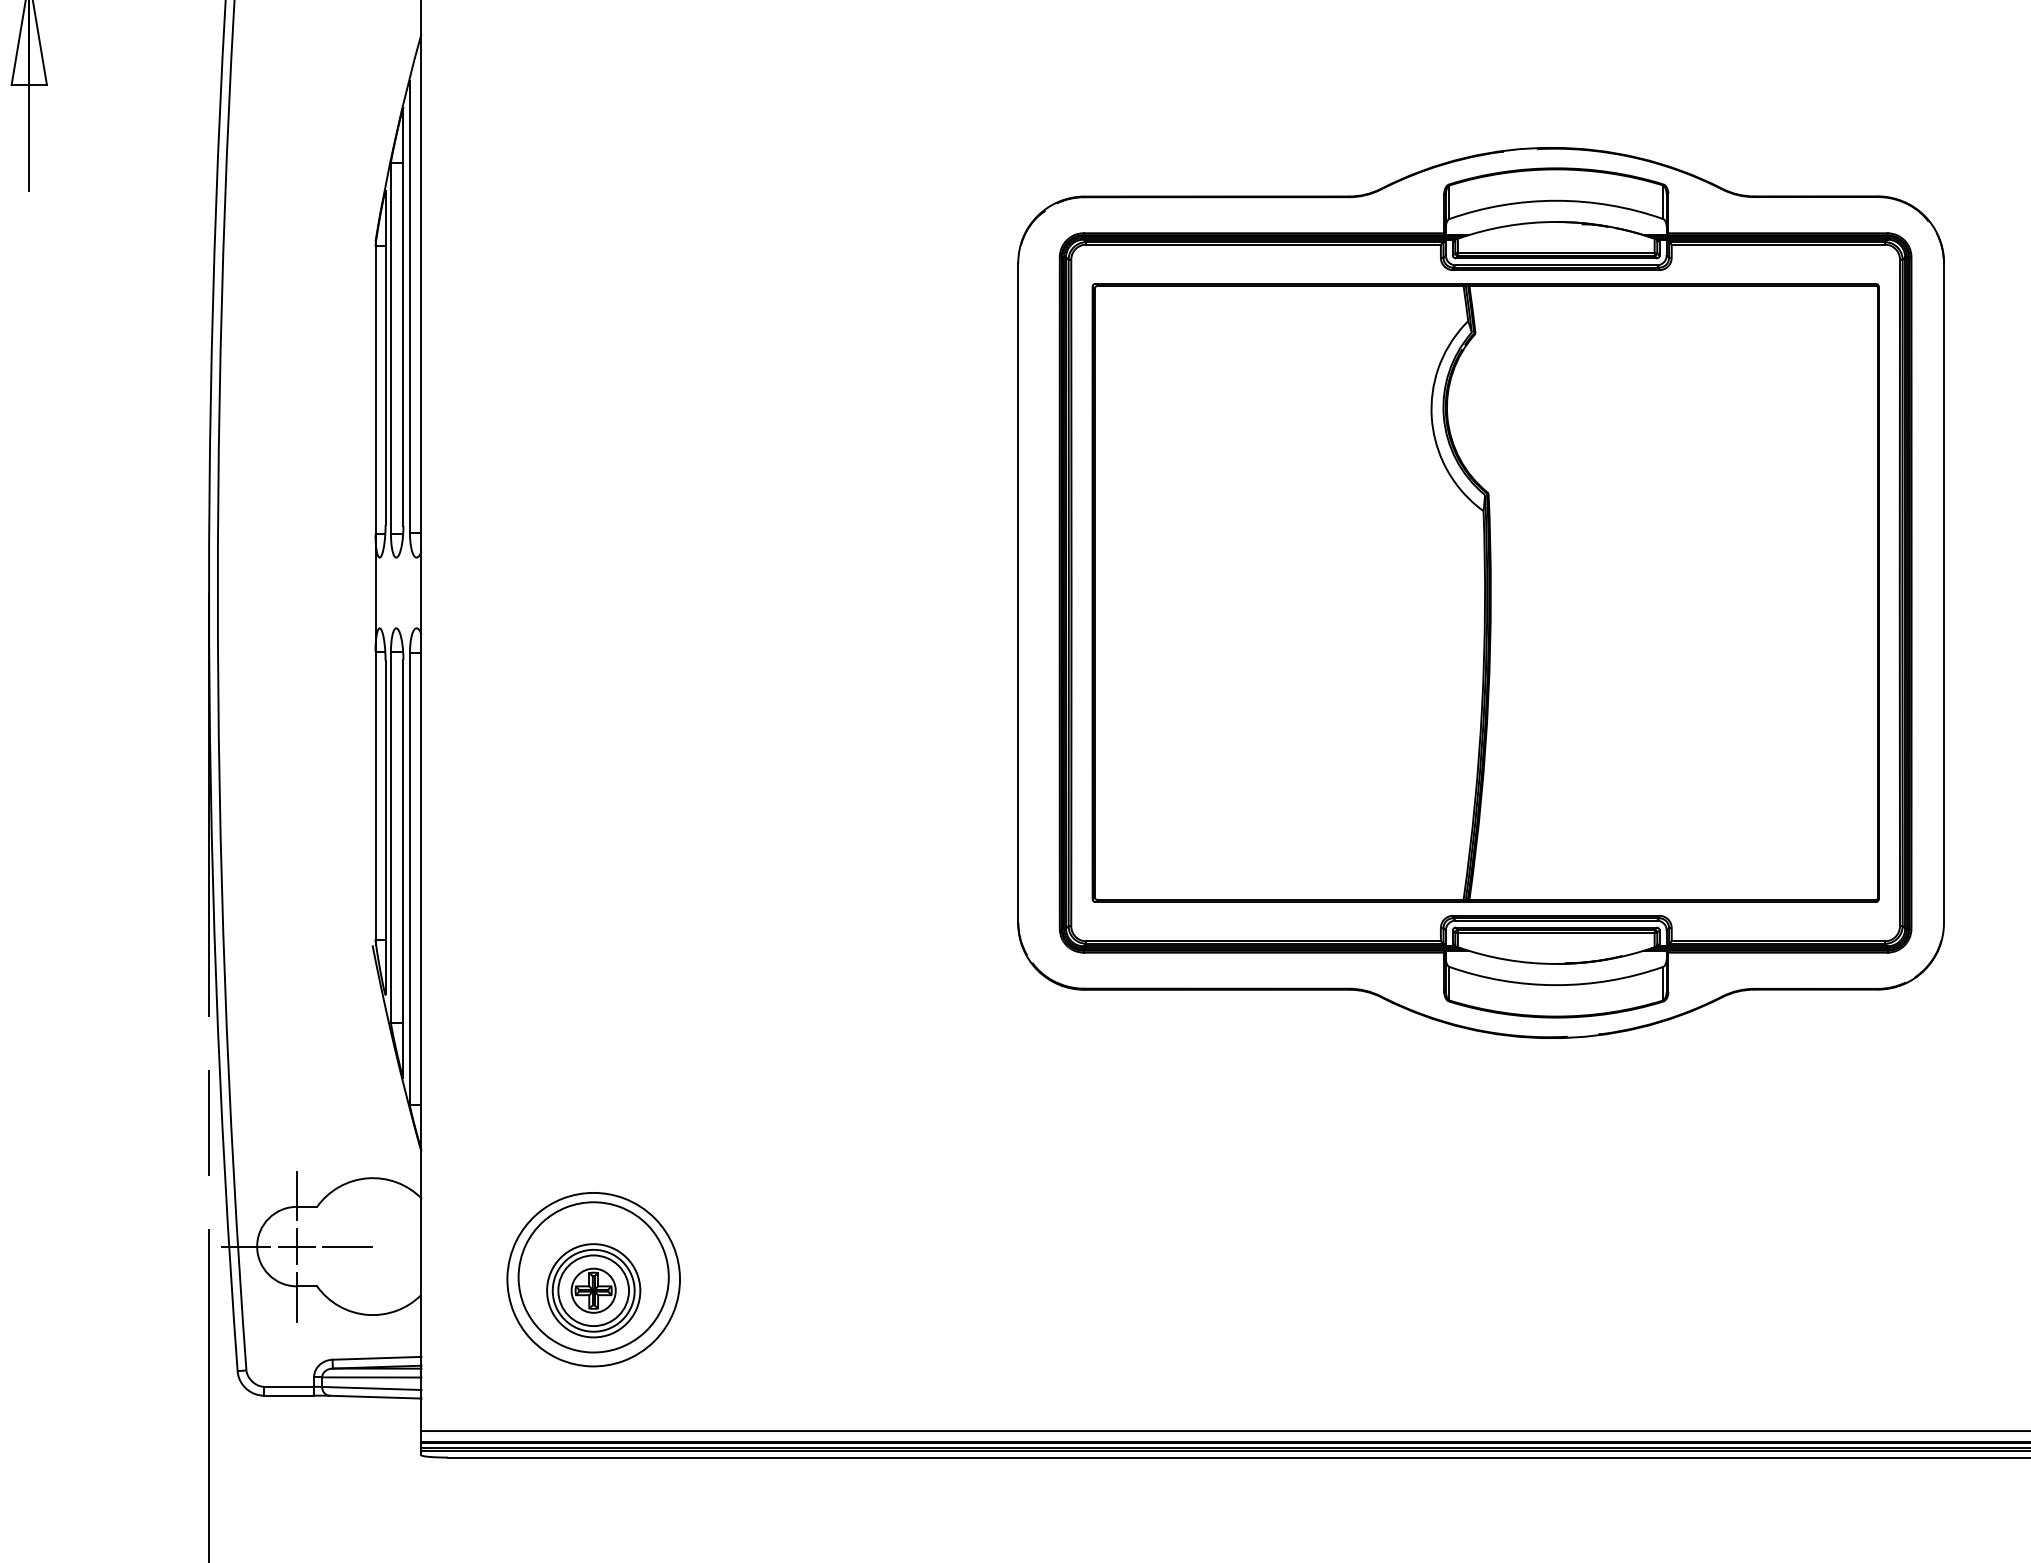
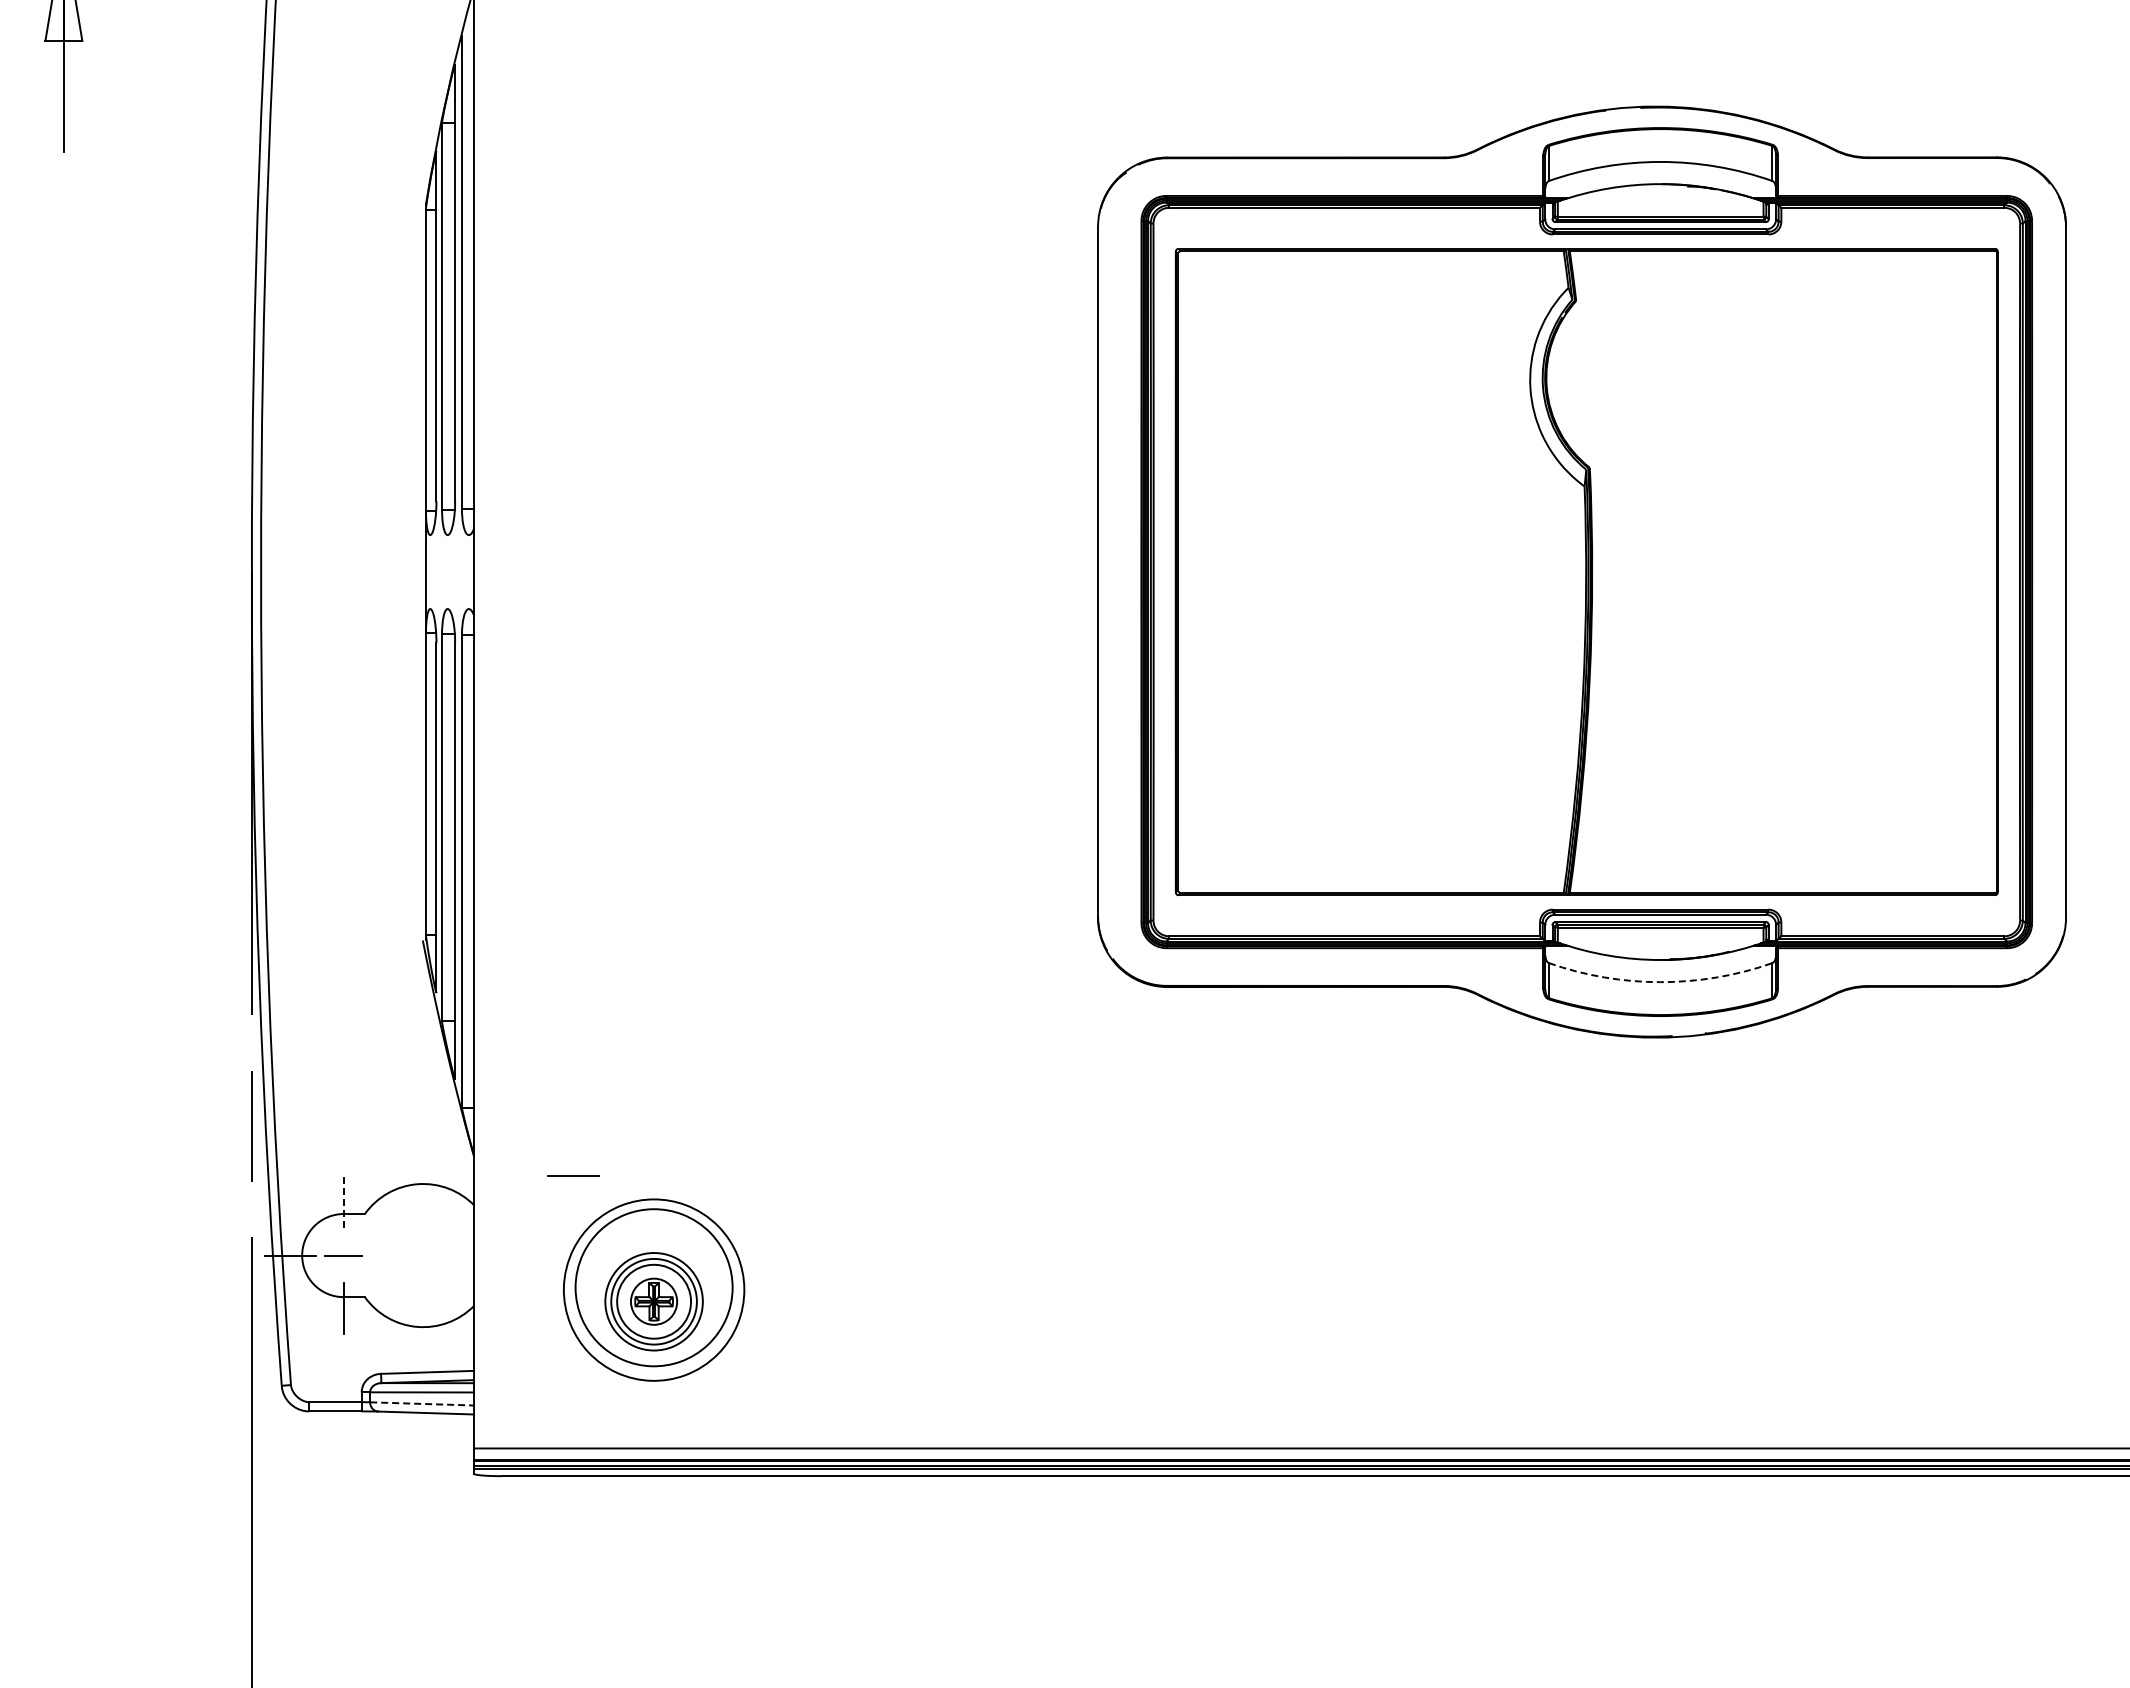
arc: (1556, 985) -> (1660, 982), solid -> dashed
line: (296, 1194) -> (343, 1201), solid -> dashed
line: (296, 1246) -> (343, 1255), removed
line: (347, 1246) -> (573, 1175), moved
line: (372, 1388) -> (422, 1403), solid -> dashed

